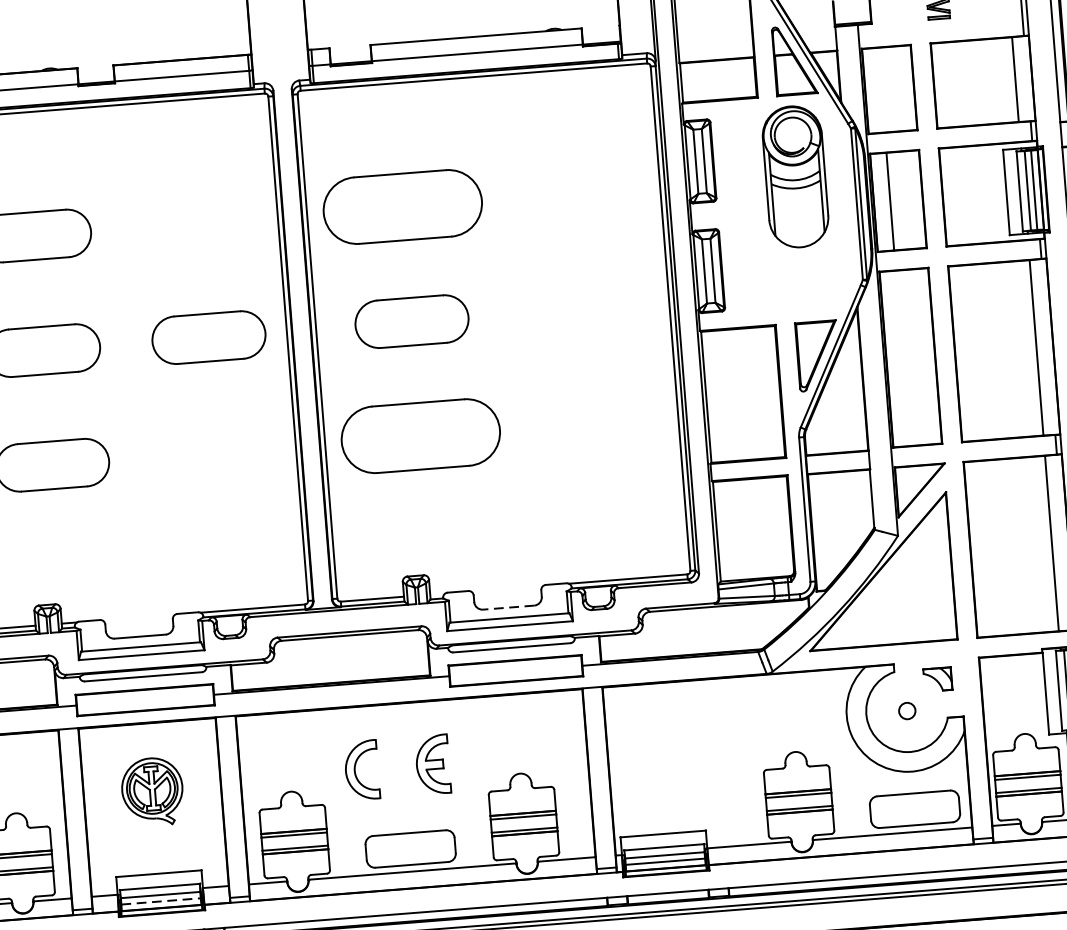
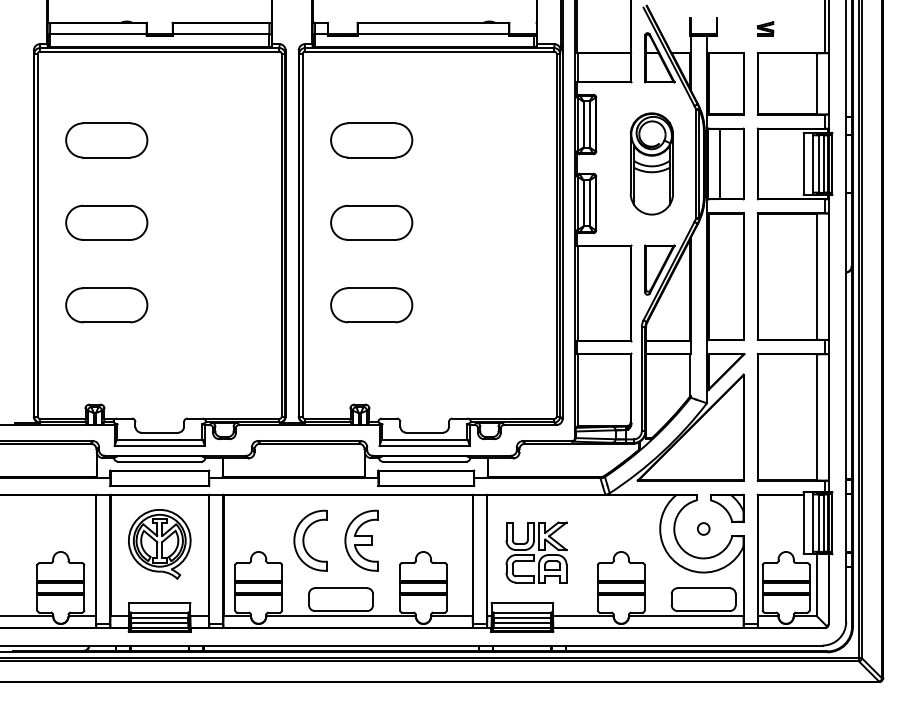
part: (794, 176) -> (651, 163), moved
part: (402, 207) -> (371, 140), size x0.71
part: (208, 337) -> (225, 222), removed
part: (420, 436) -> (371, 305), size x0.71
line: (508, 607) -> (424, 432), dashed -> solid
part: (938, 678) -> (727, 507), size x1.67
part: (677, 762) -> (536, 552), added
part: (432, 764) -> (361, 540), size x1.43
part: (361, 770) -> (310, 540), size x1.43
part: (152, 792) -> (159, 544), size x1.43
line: (160, 902) -> (159, 623), dashed -> solid

